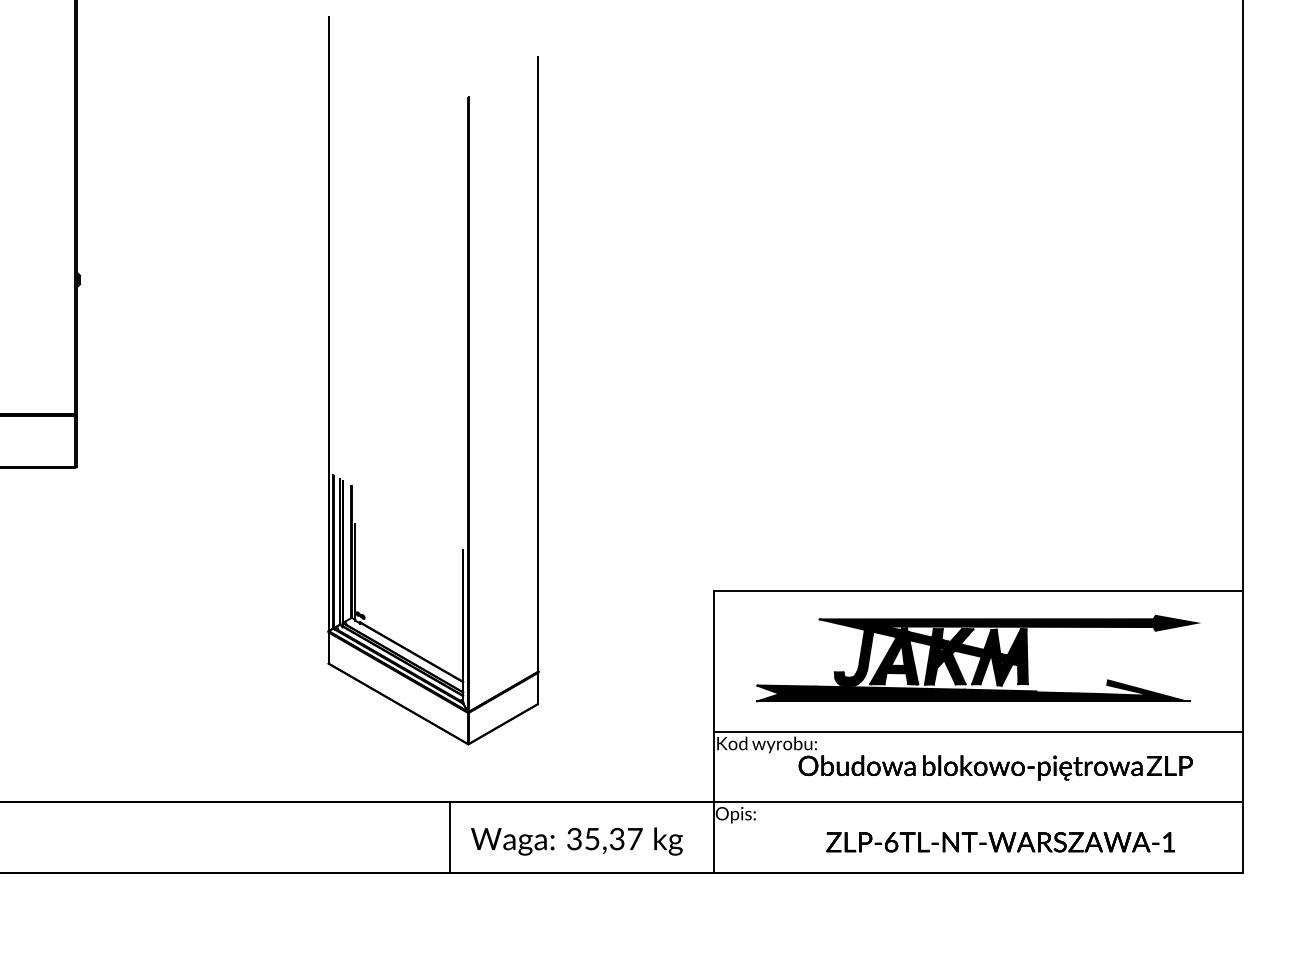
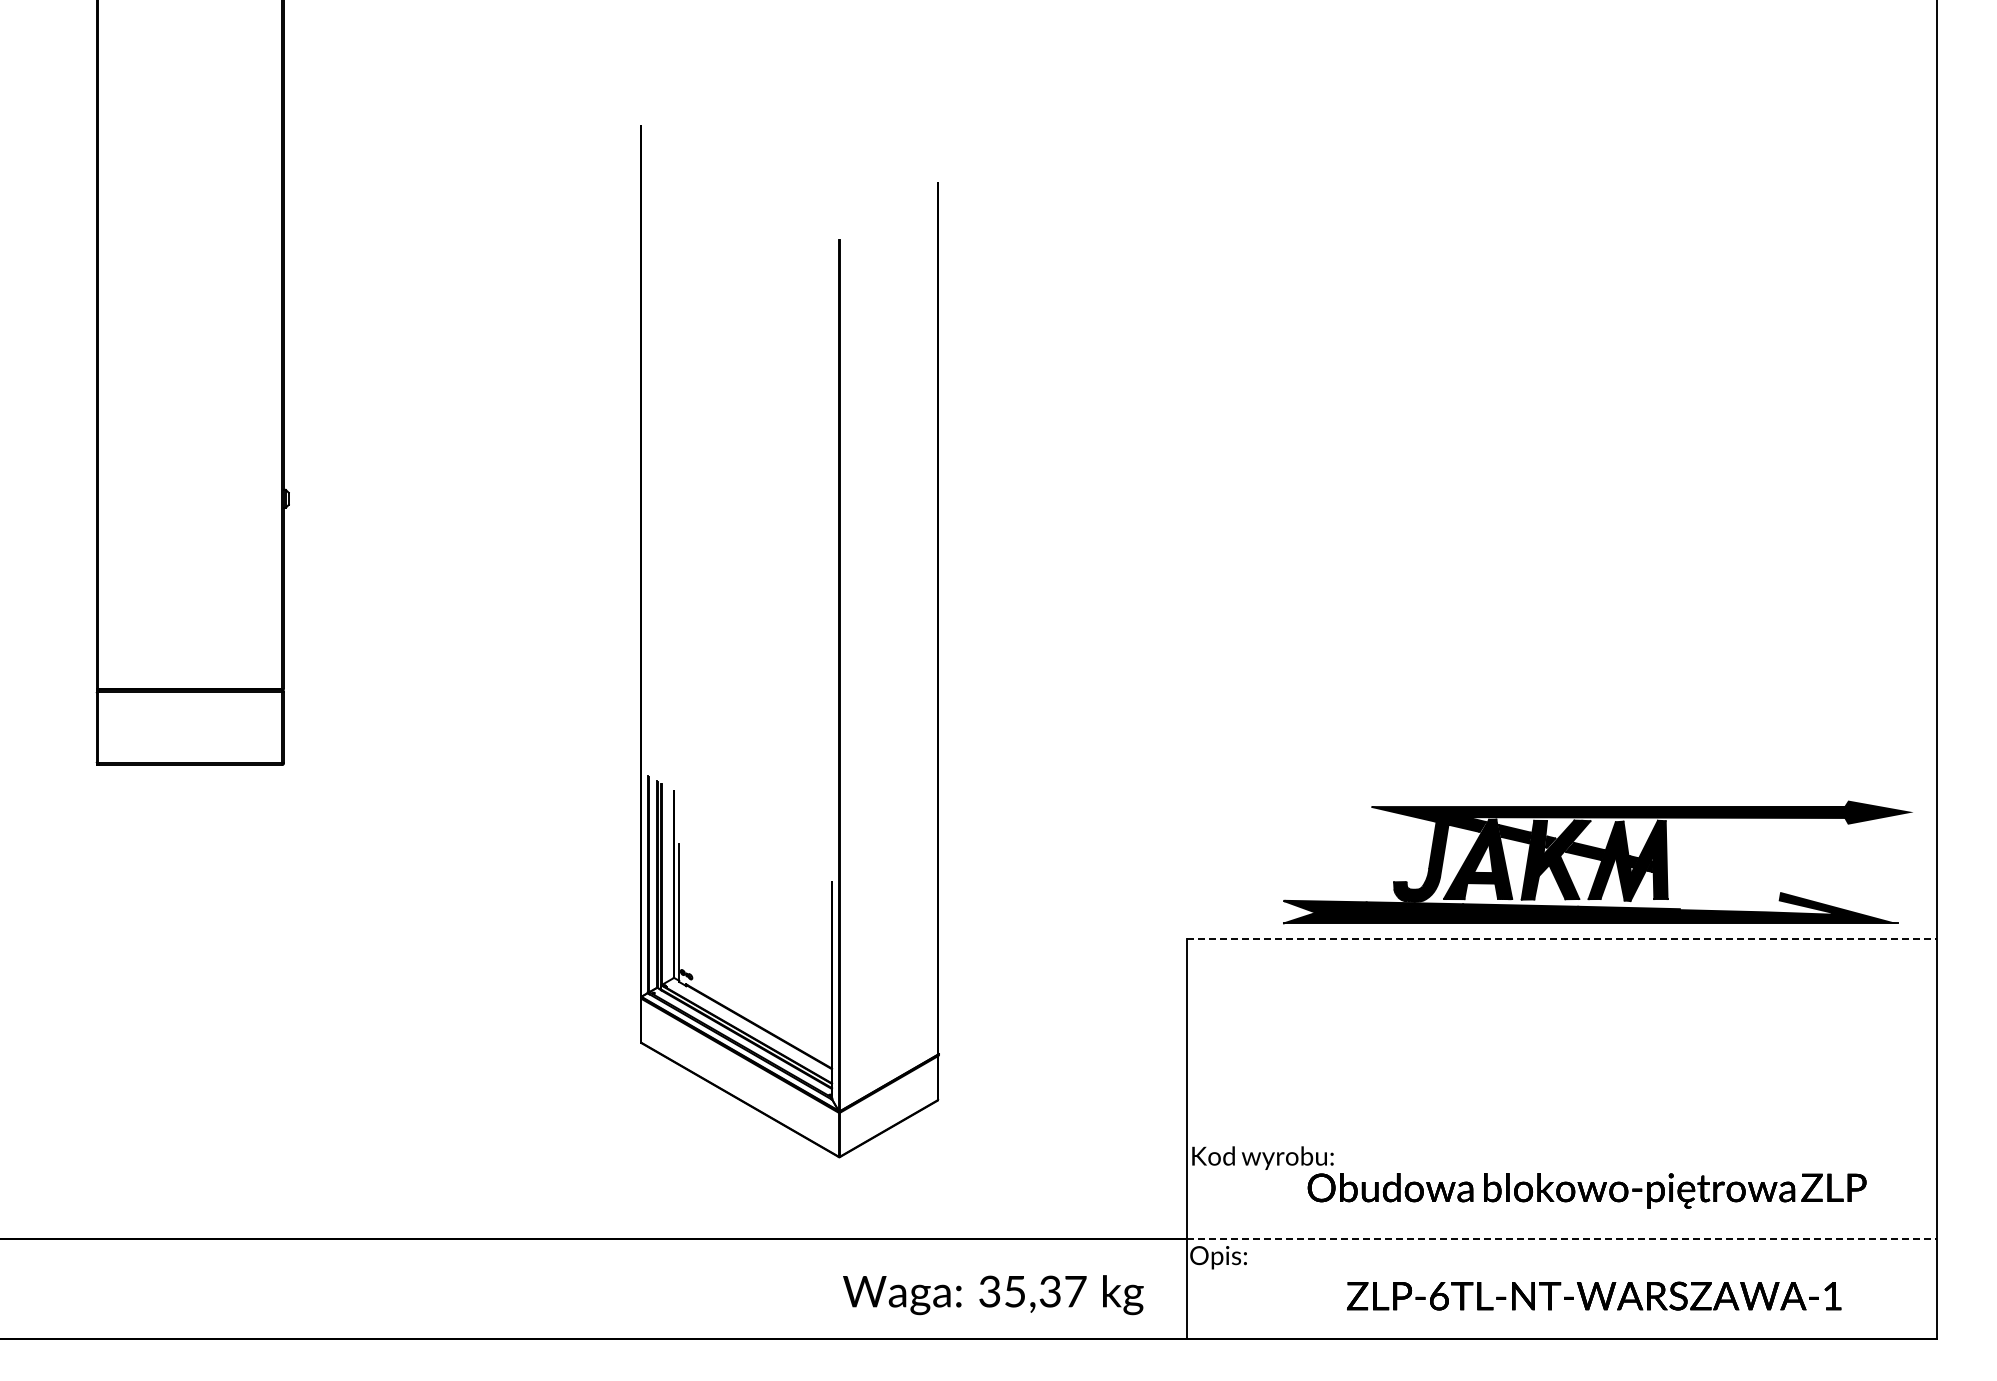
line: (978, 590) -> (1562, 939), solid -> dashed
part: (978, 658) -> (1597, 862), moved
line: (978, 731) -> (1562, 1139), removed
line: (978, 802) -> (1562, 1239), solid -> dashed
line: (450, 837) -> (813, 1289), removed

